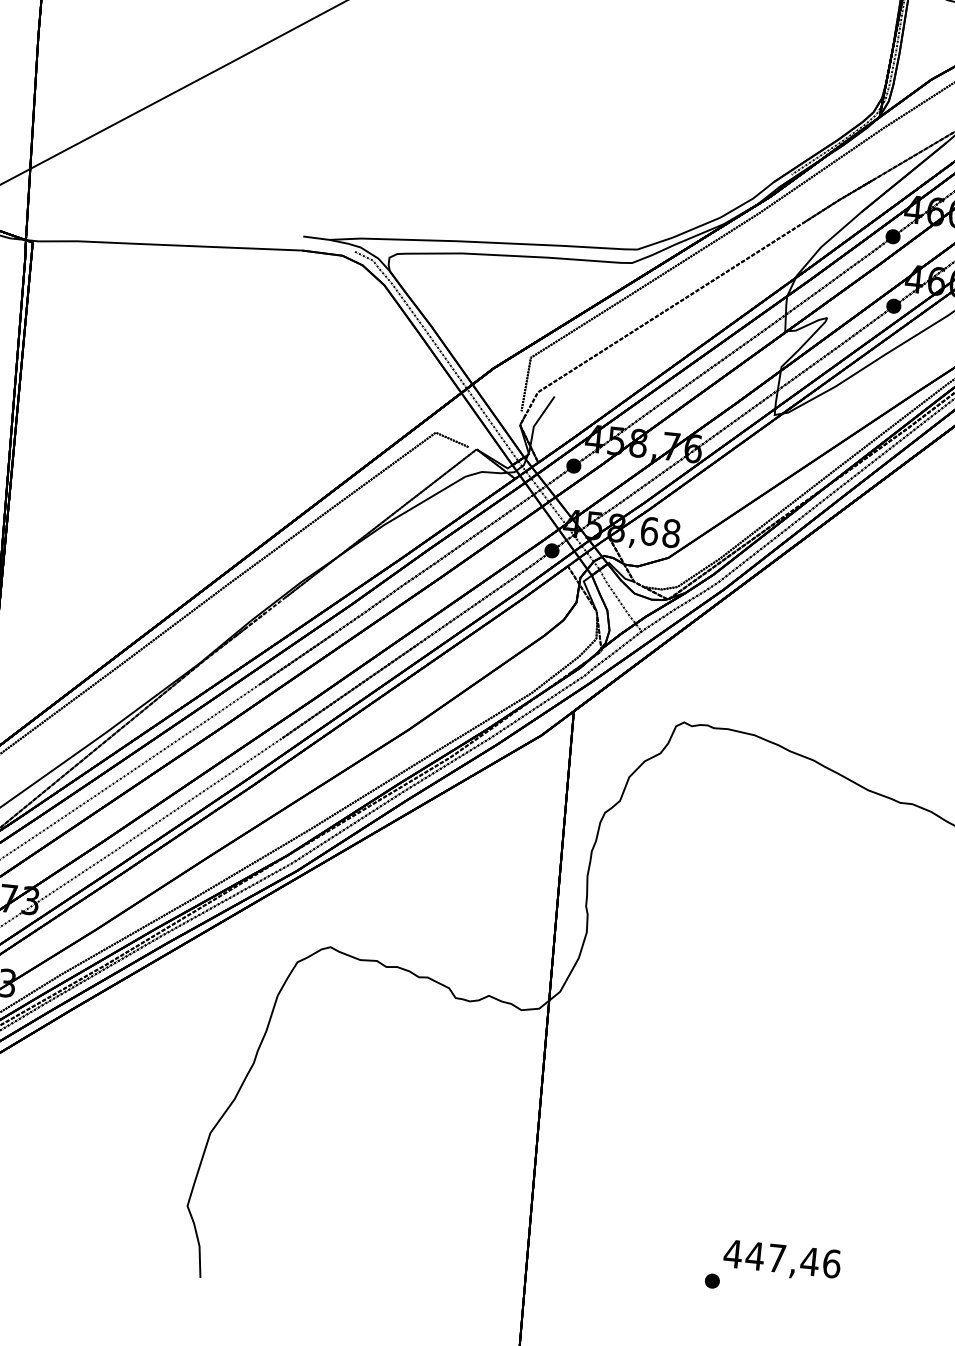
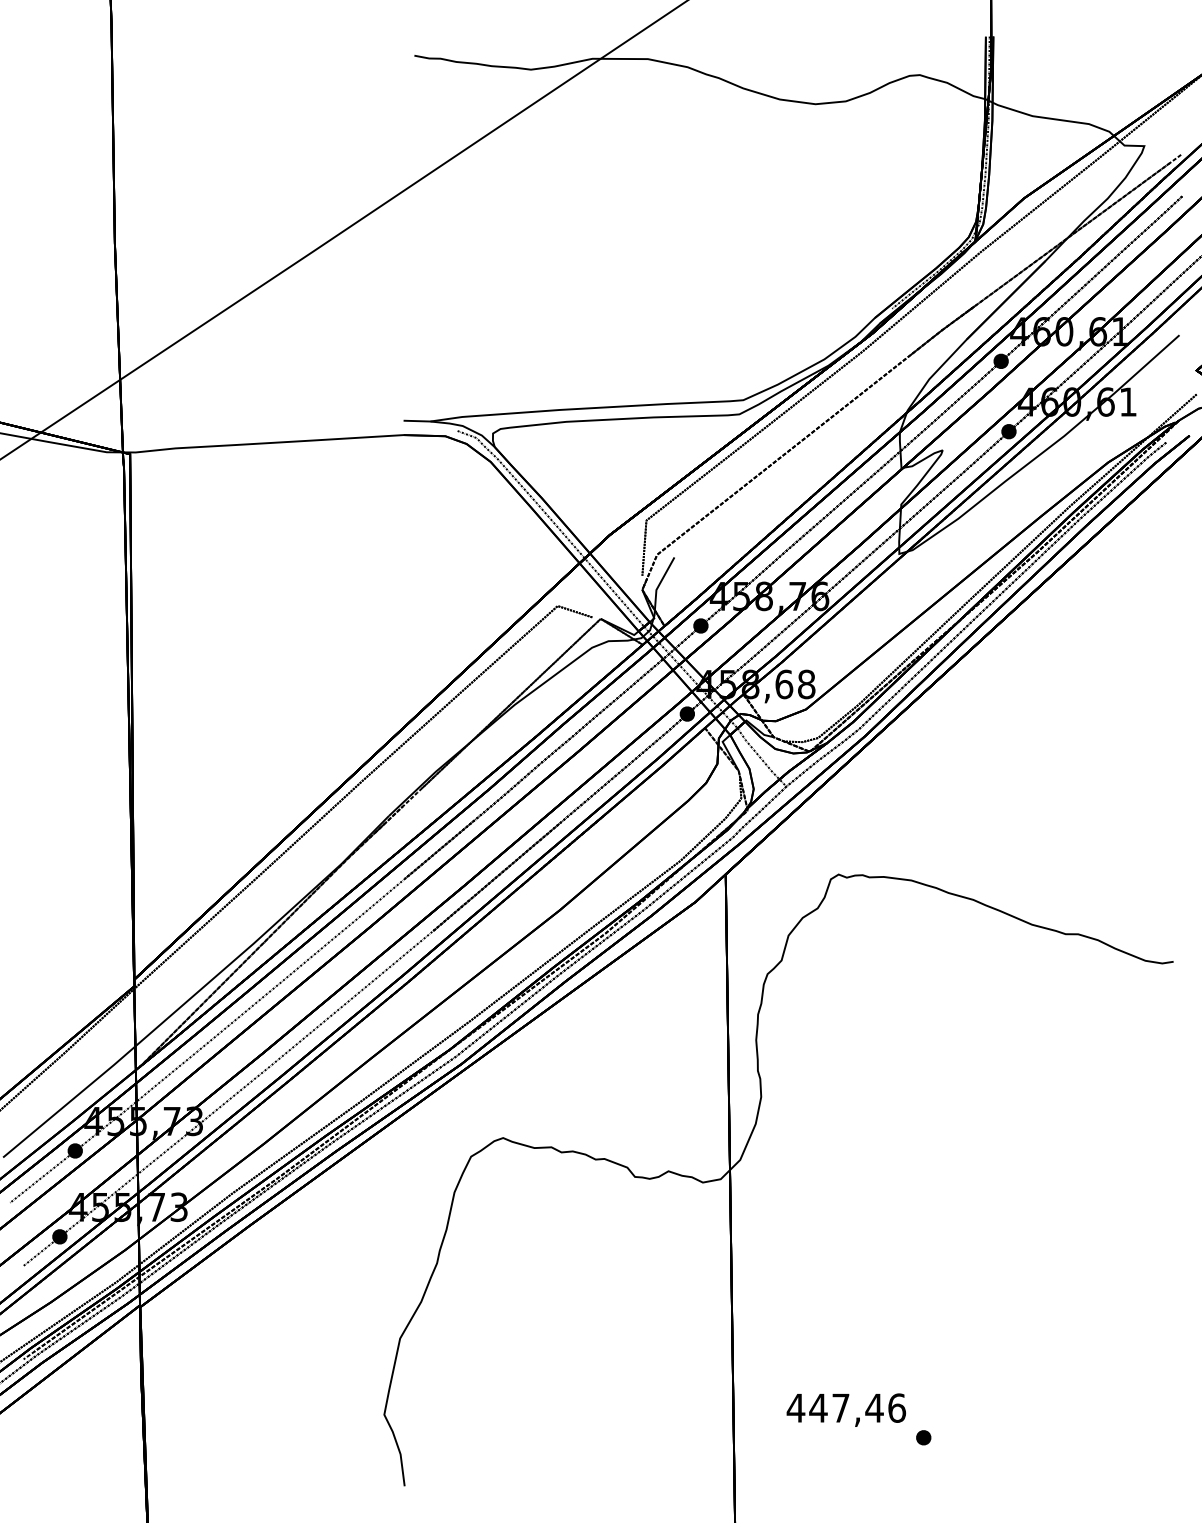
text: (782, 1260) -> (846, 1409), moved

